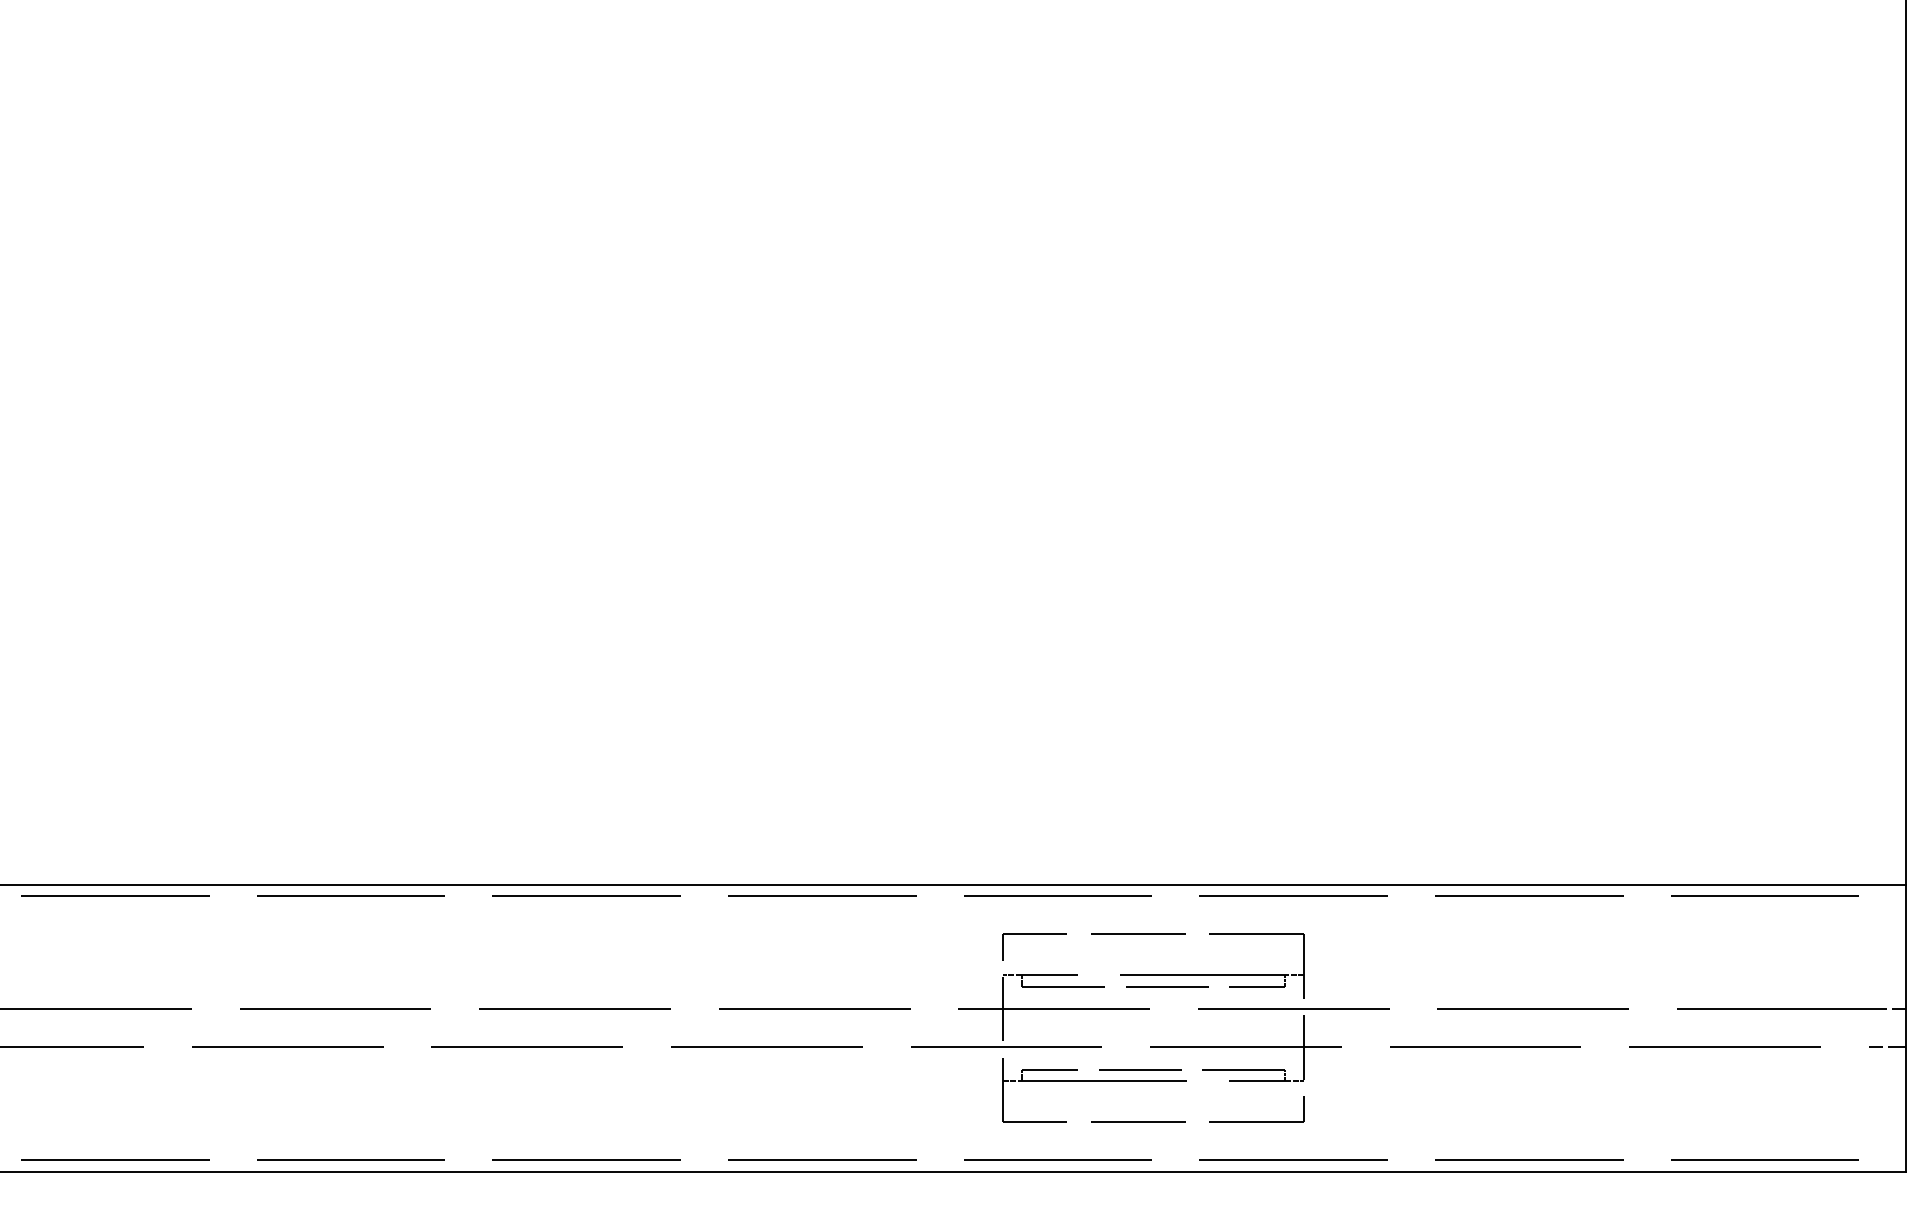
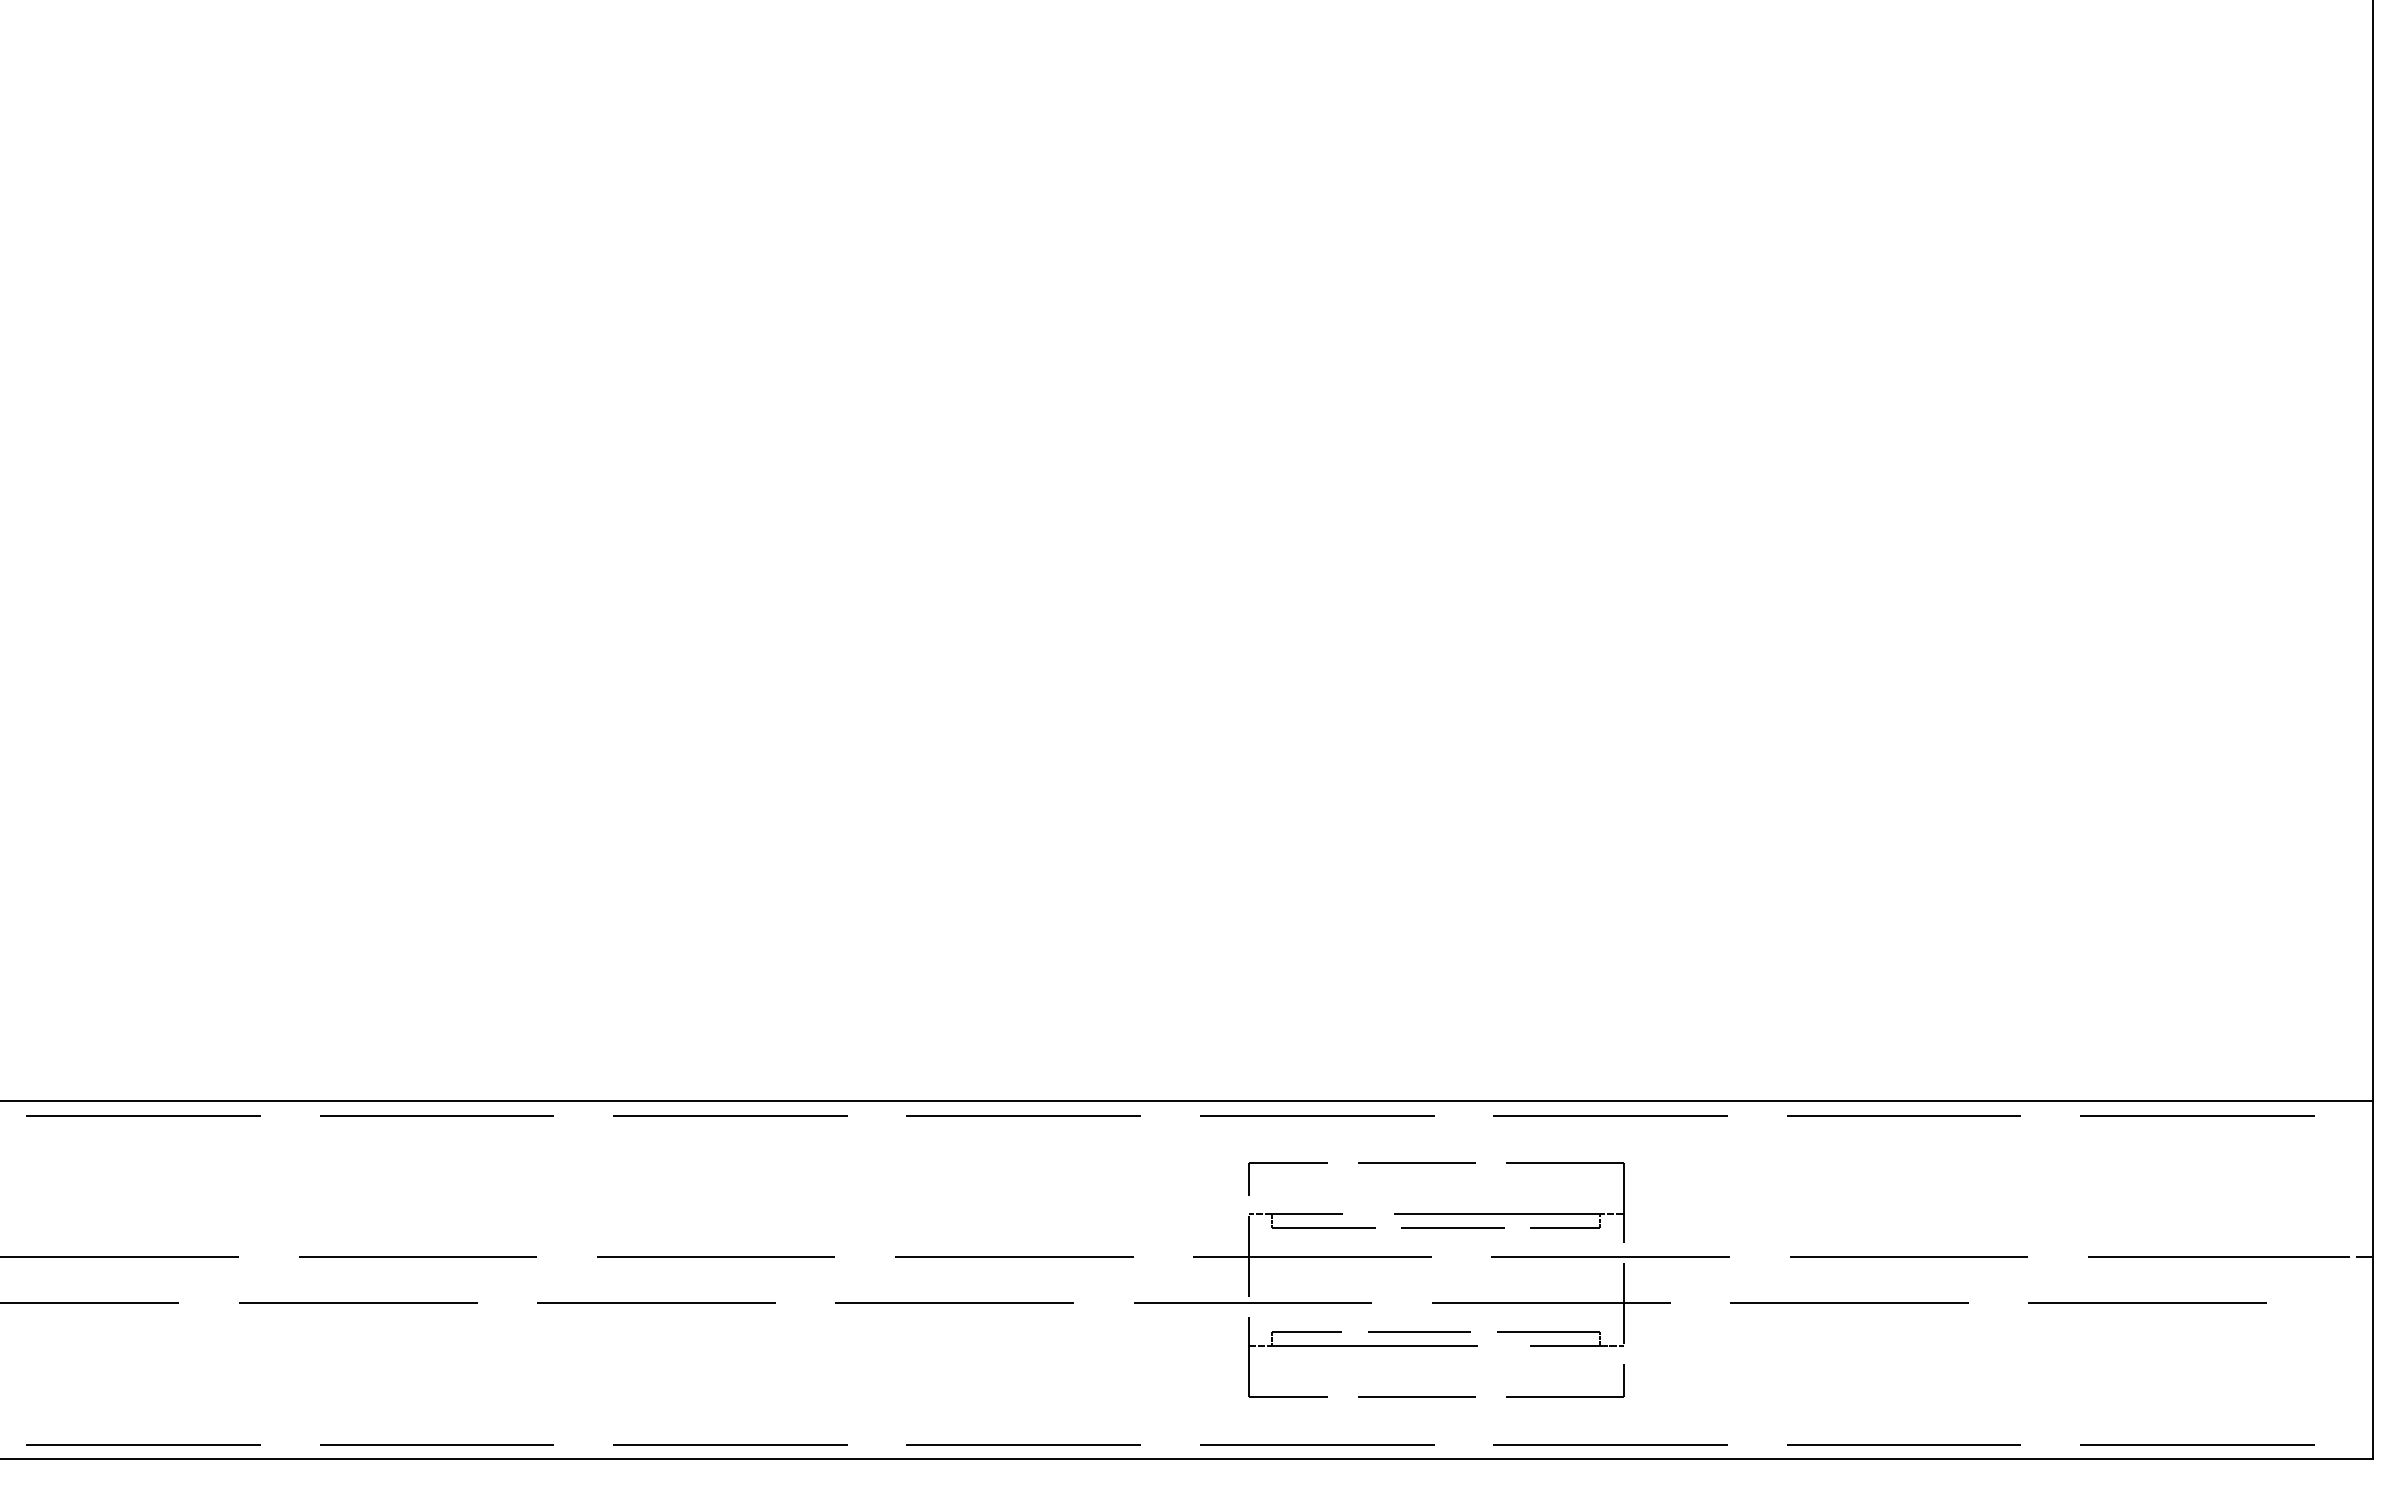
line: (1887, 1047) -> (2349, 1303), removed

